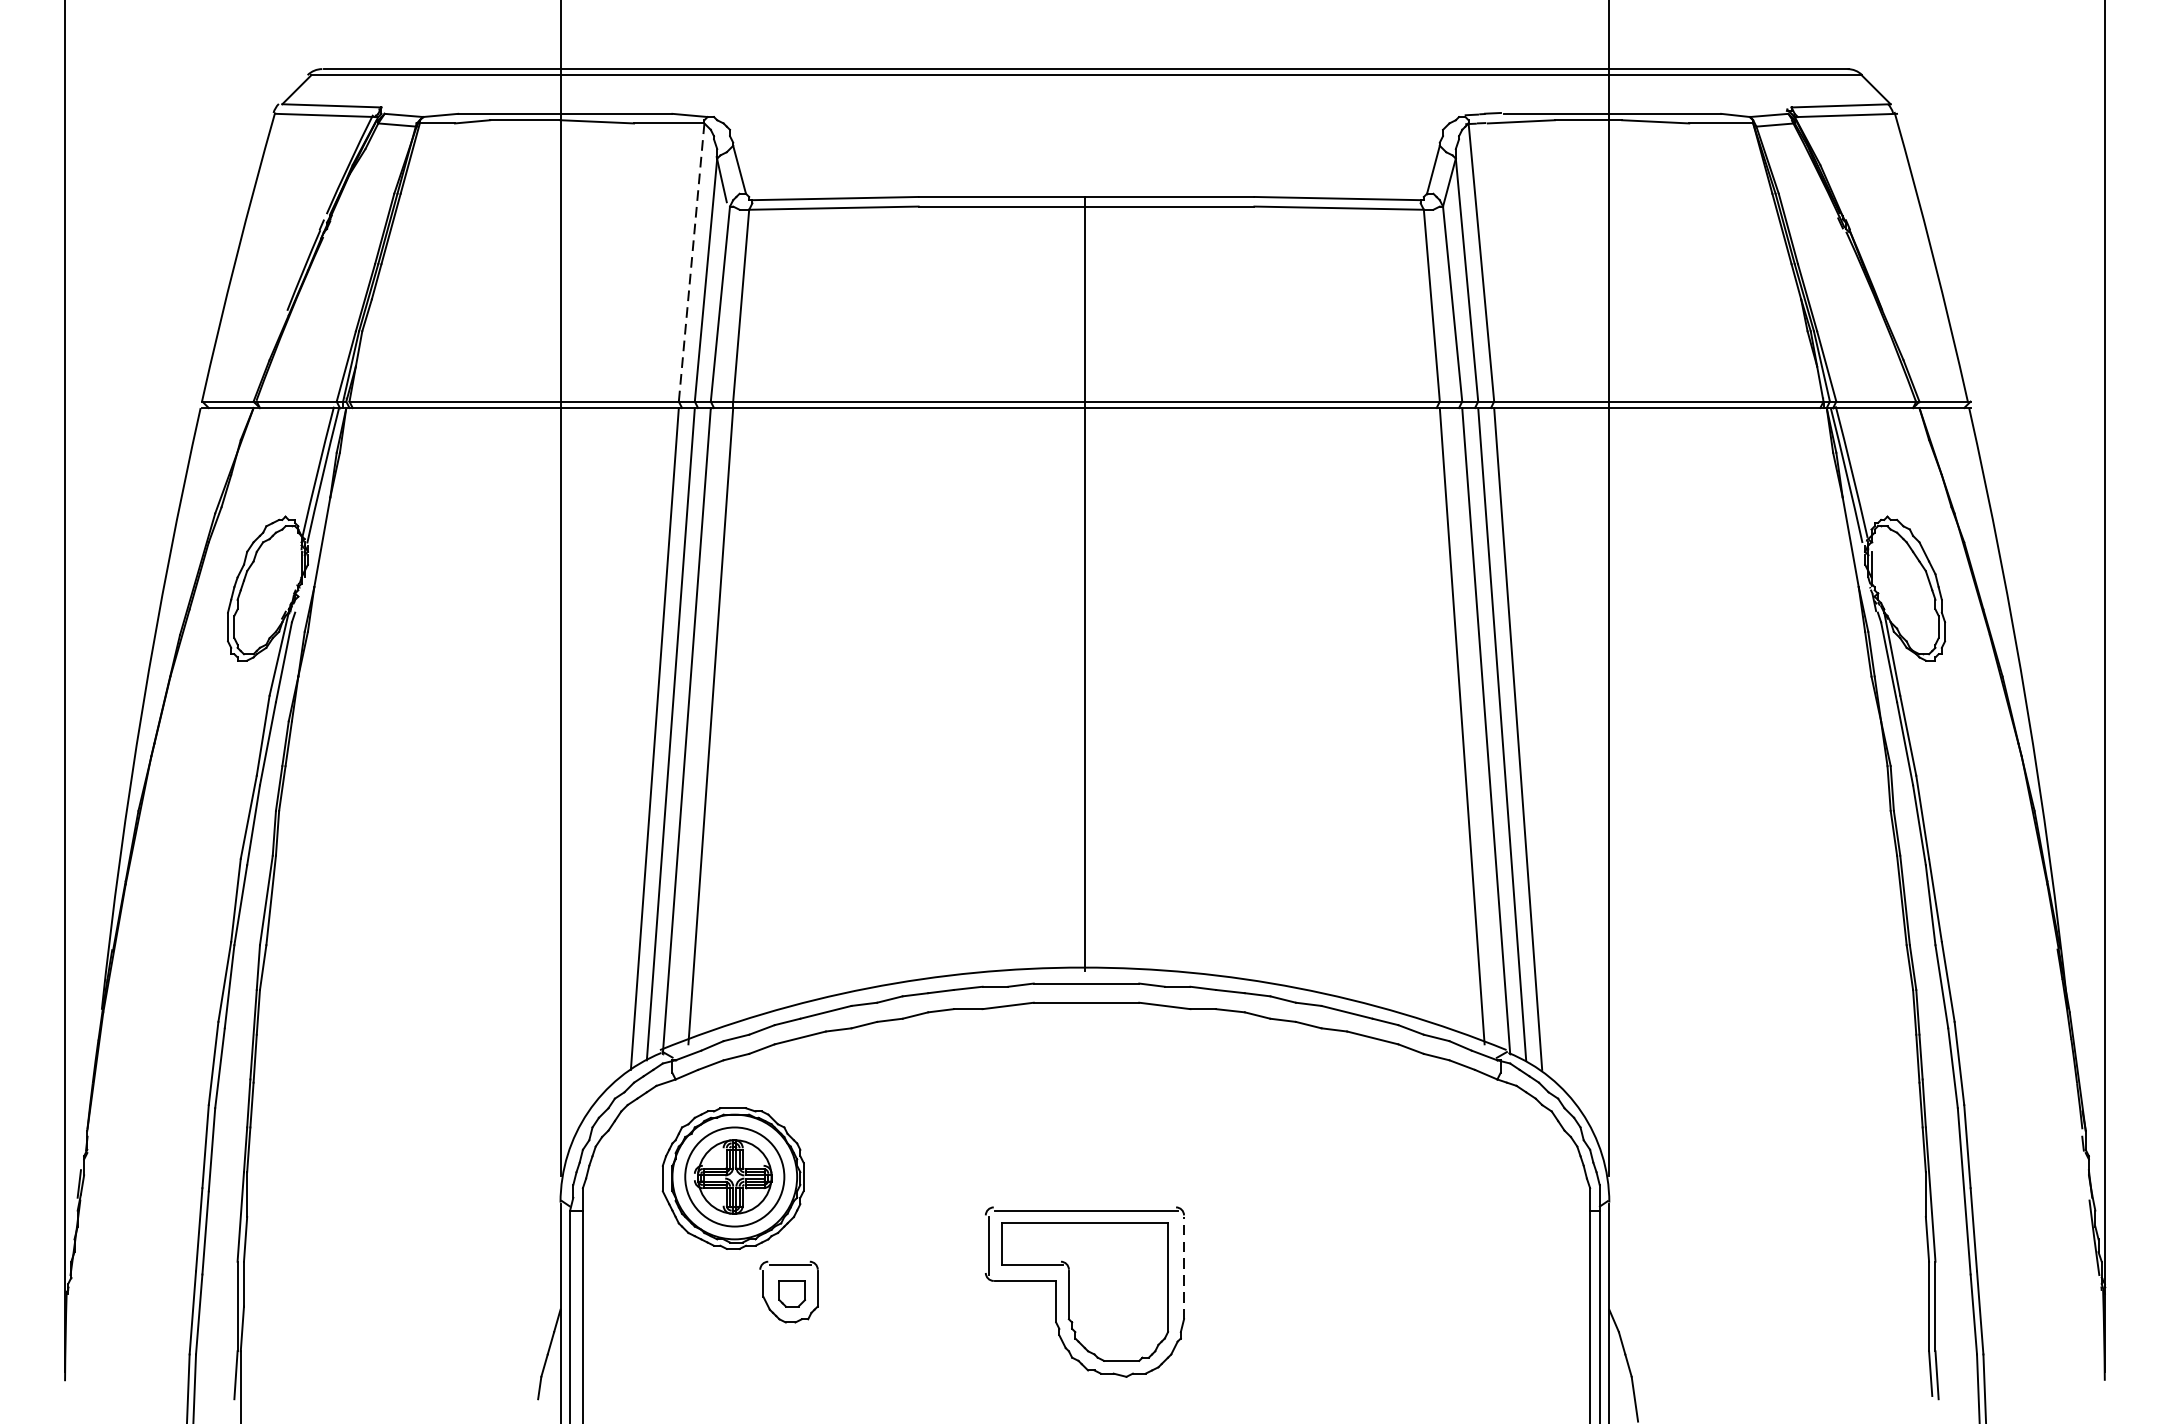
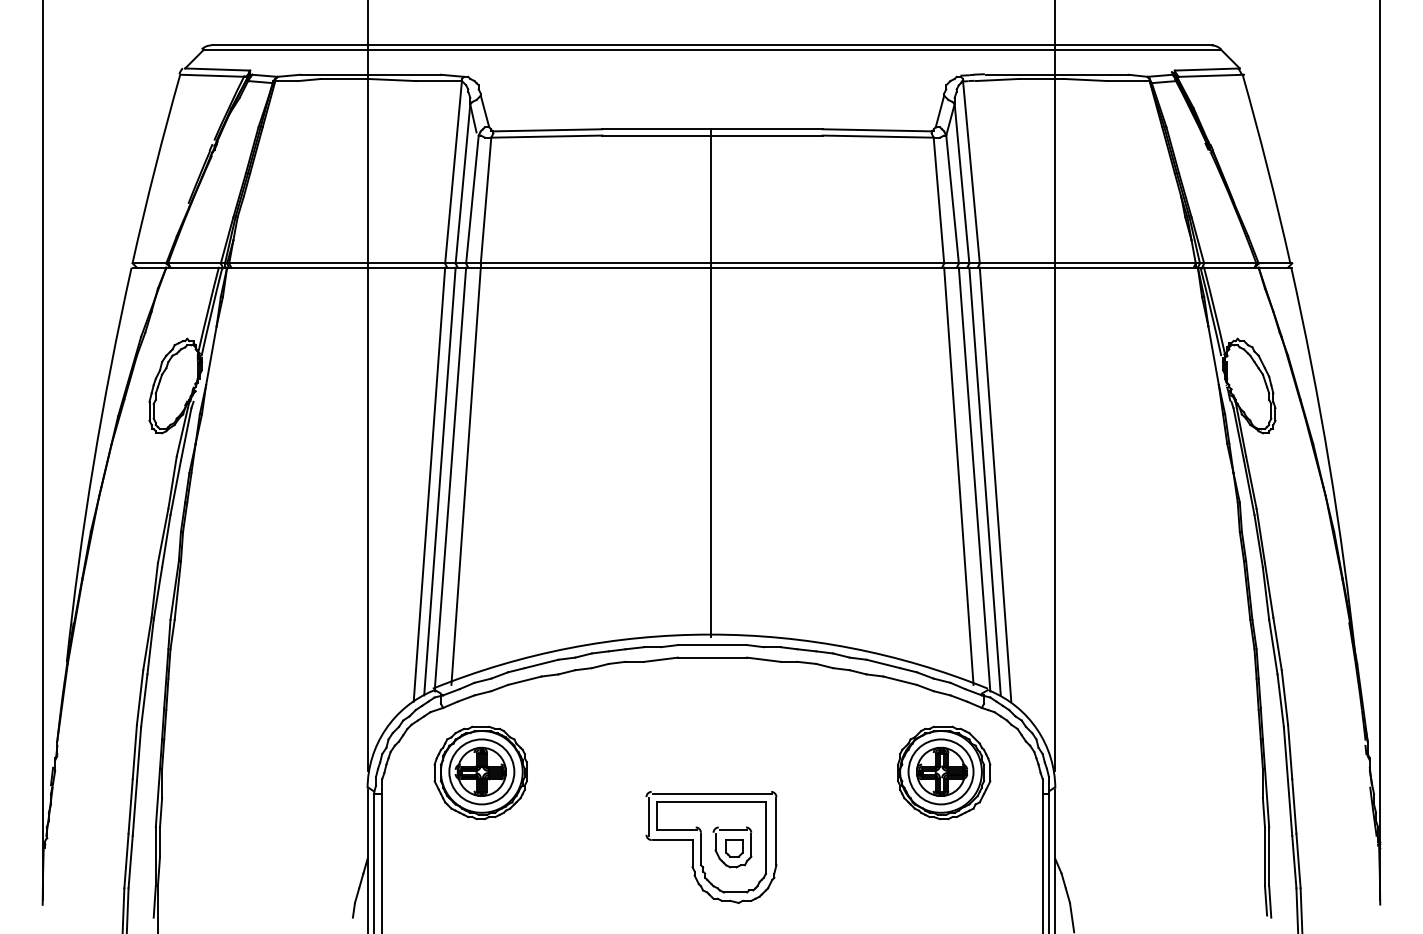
line: (691, 262) -> (453, 172), dashed -> solid
part: (1440, 1177) -> (944, 772), added
line: (1184, 1267) -> (776, 831), dashed -> solid
part: (789, 1292) -> (732, 847), moved

